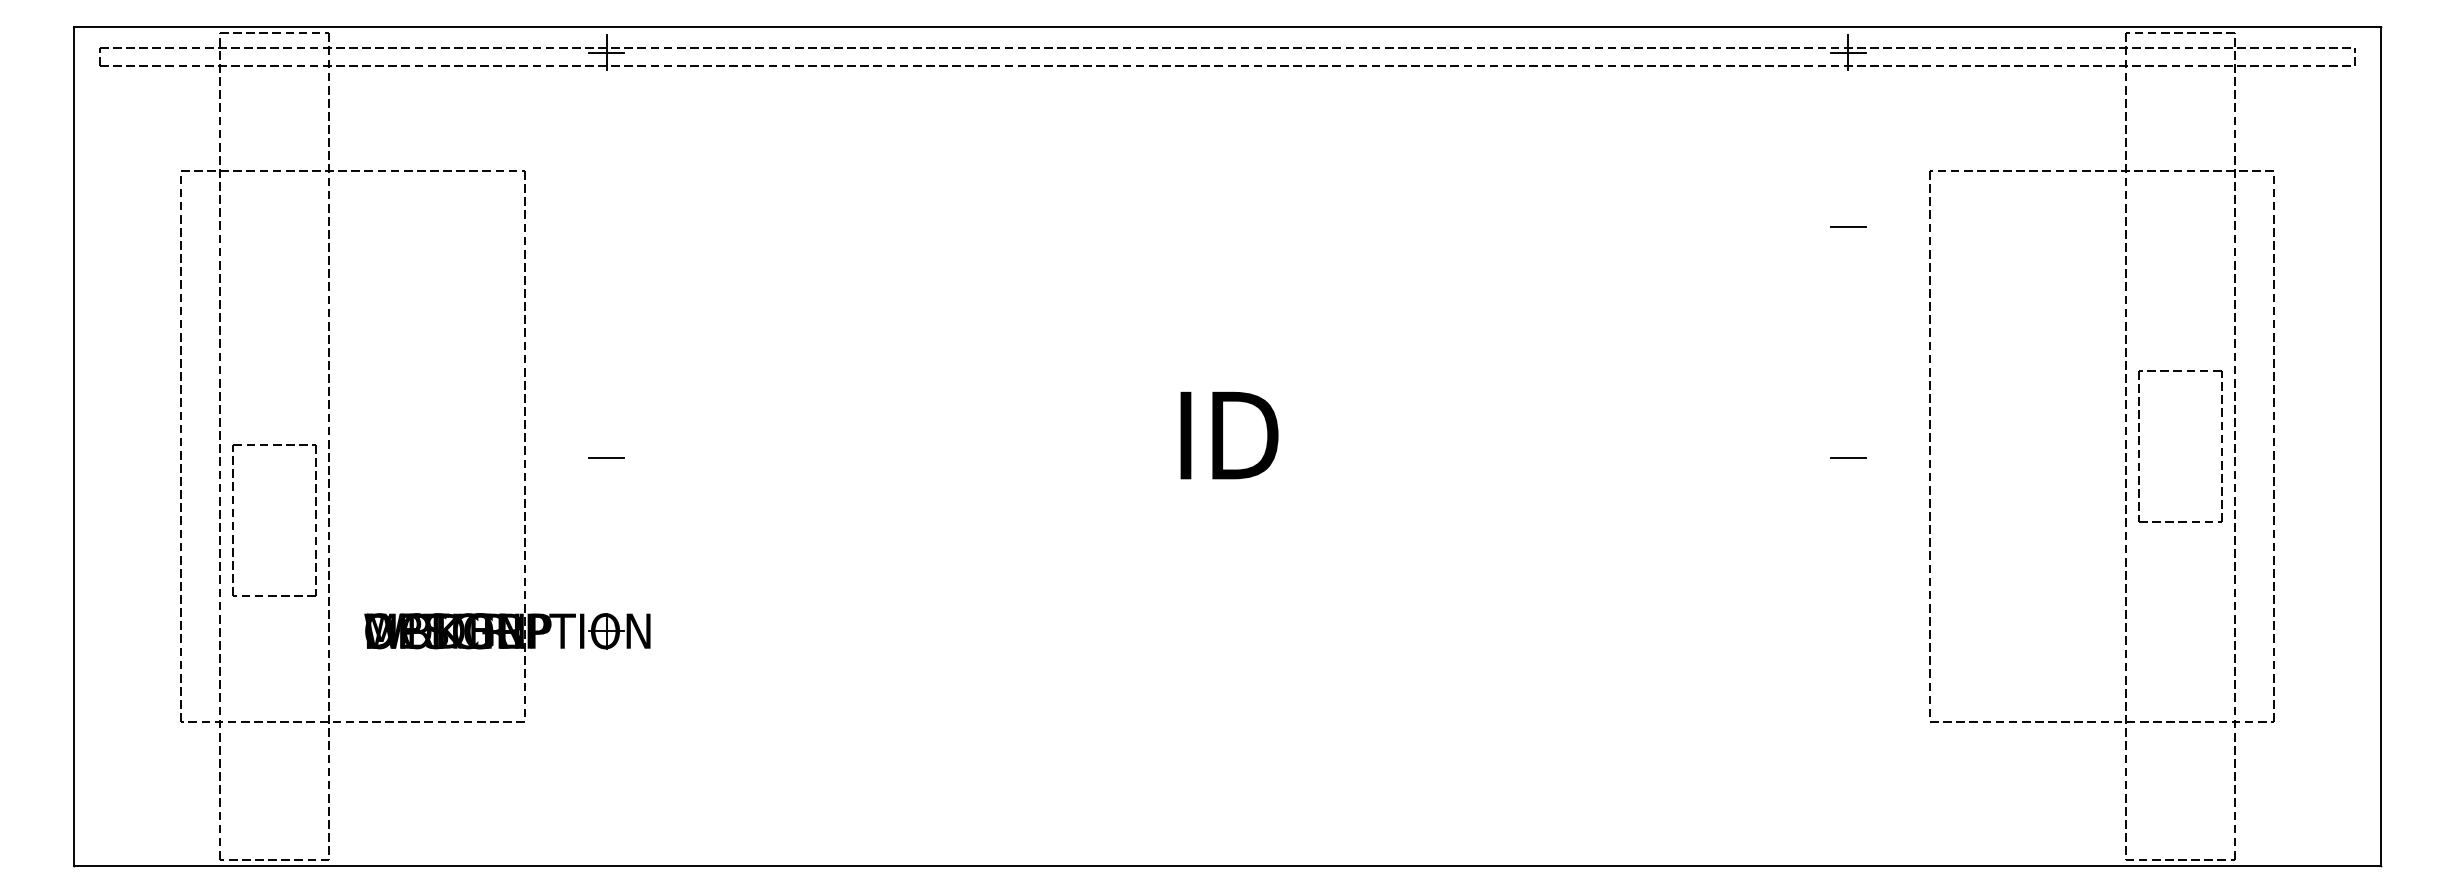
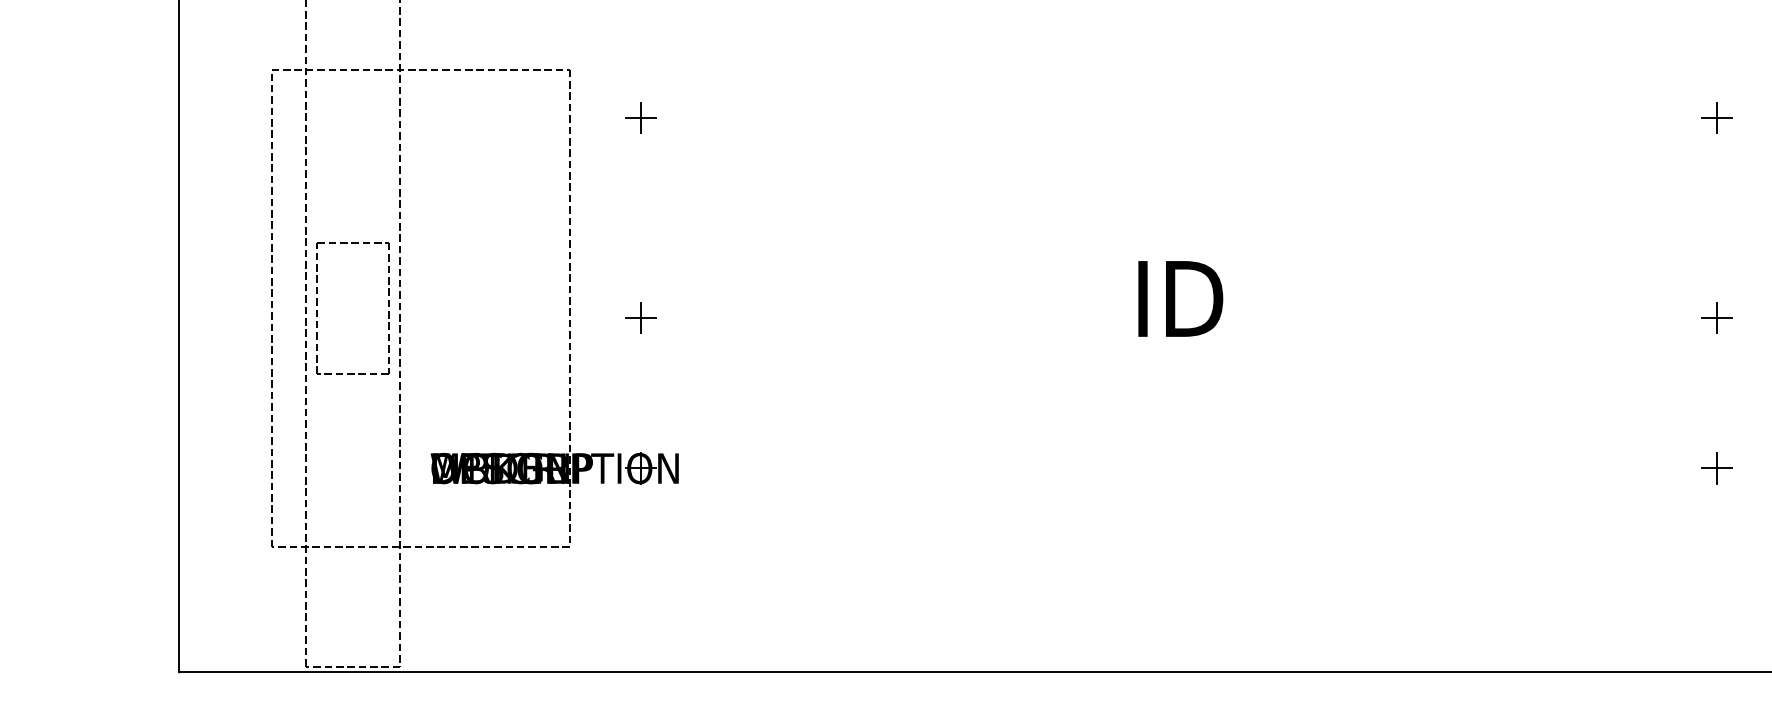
part: (606, 226) -> (640, 117), added
line: (1848, 226) -> (1717, 117), added
line: (606, 457) -> (640, 317), added
line: (1848, 457) -> (1717, 317), added
part: (315, 518) -> (388, 306), moved
part: (1848, 631) -> (1717, 468), added

